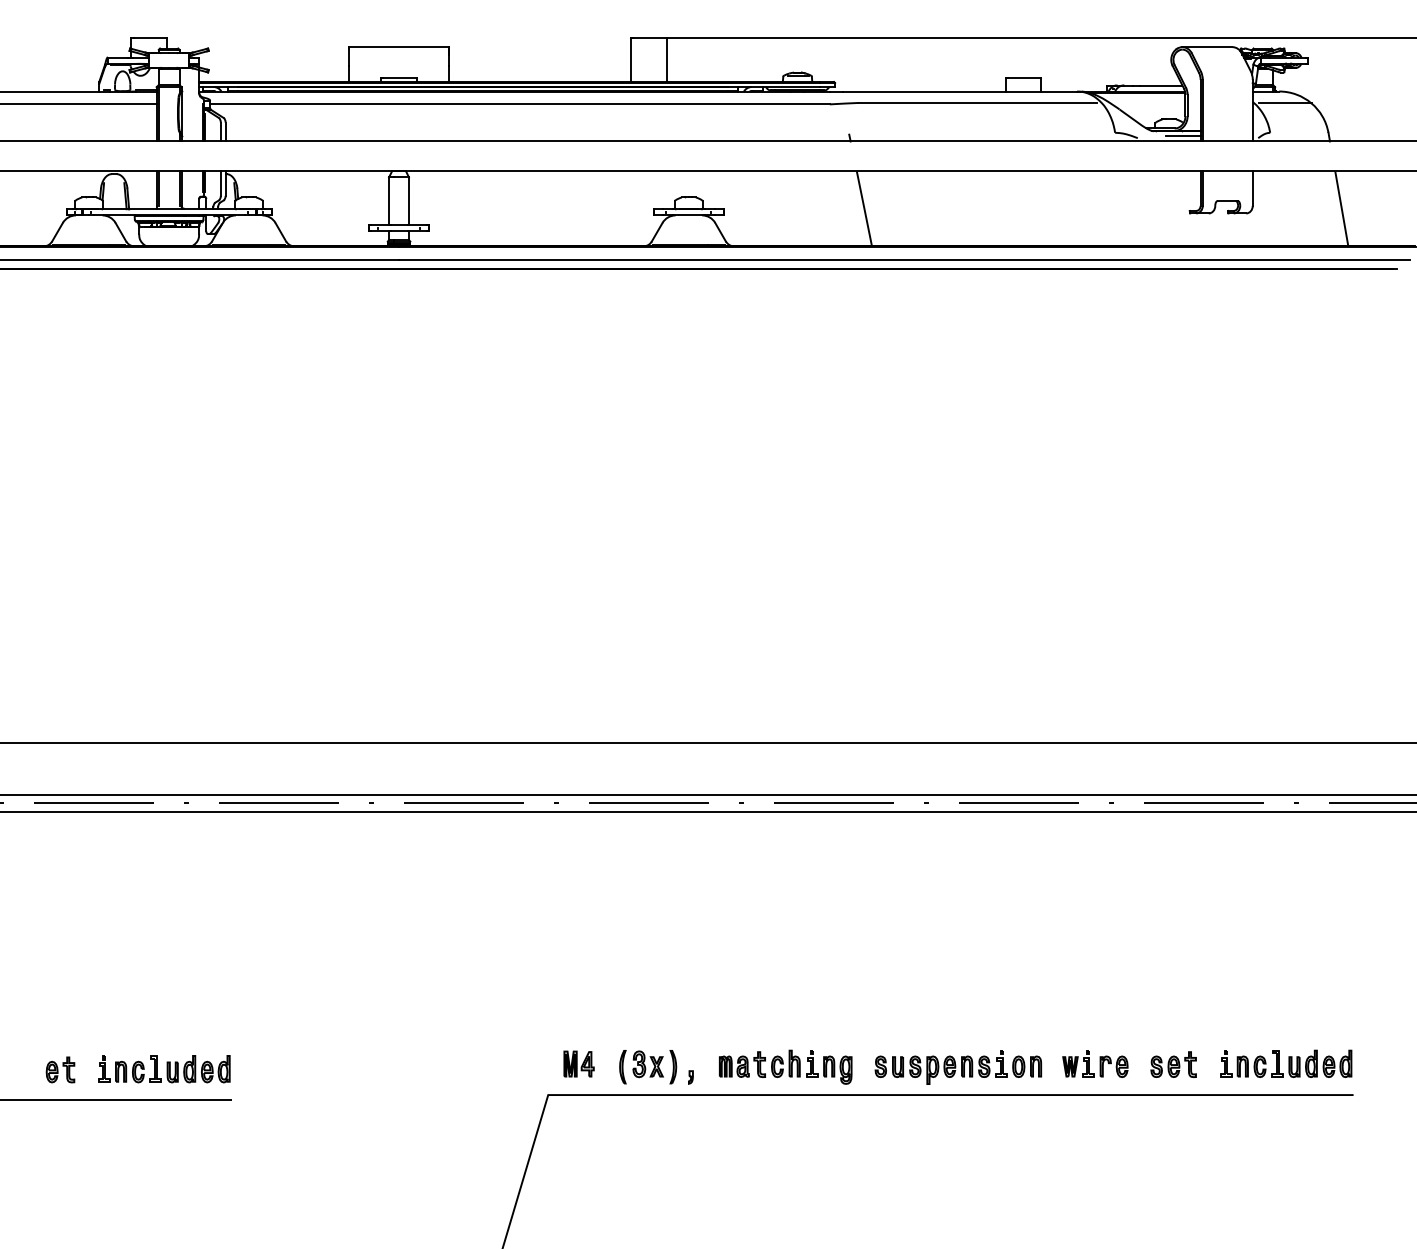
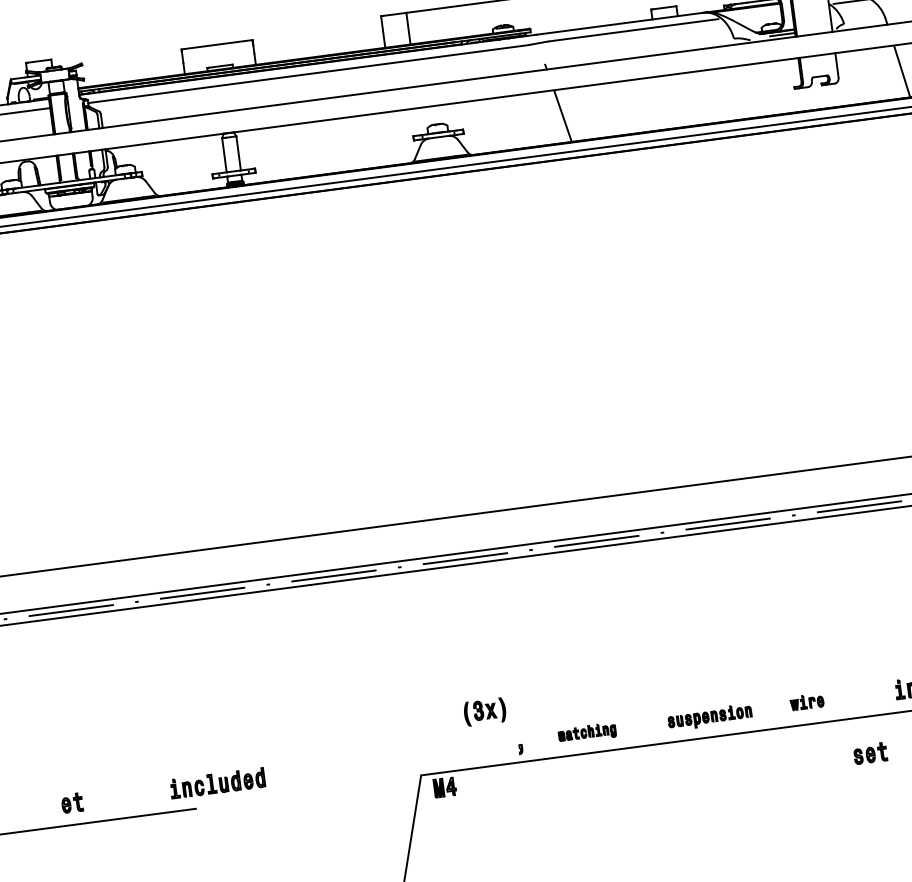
part: (578, 1063) -> (444, 787), moved
part: (1095, 1063) -> (807, 701), size x0.7
part: (1173, 1064) -> (870, 753), moved
part: (785, 1066) -> (587, 732), size x0.6
part: (648, 1067) -> (485, 712), moved
part: (958, 1067) -> (710, 717), size x0.7
part: (164, 1069) -> (217, 783), moved

